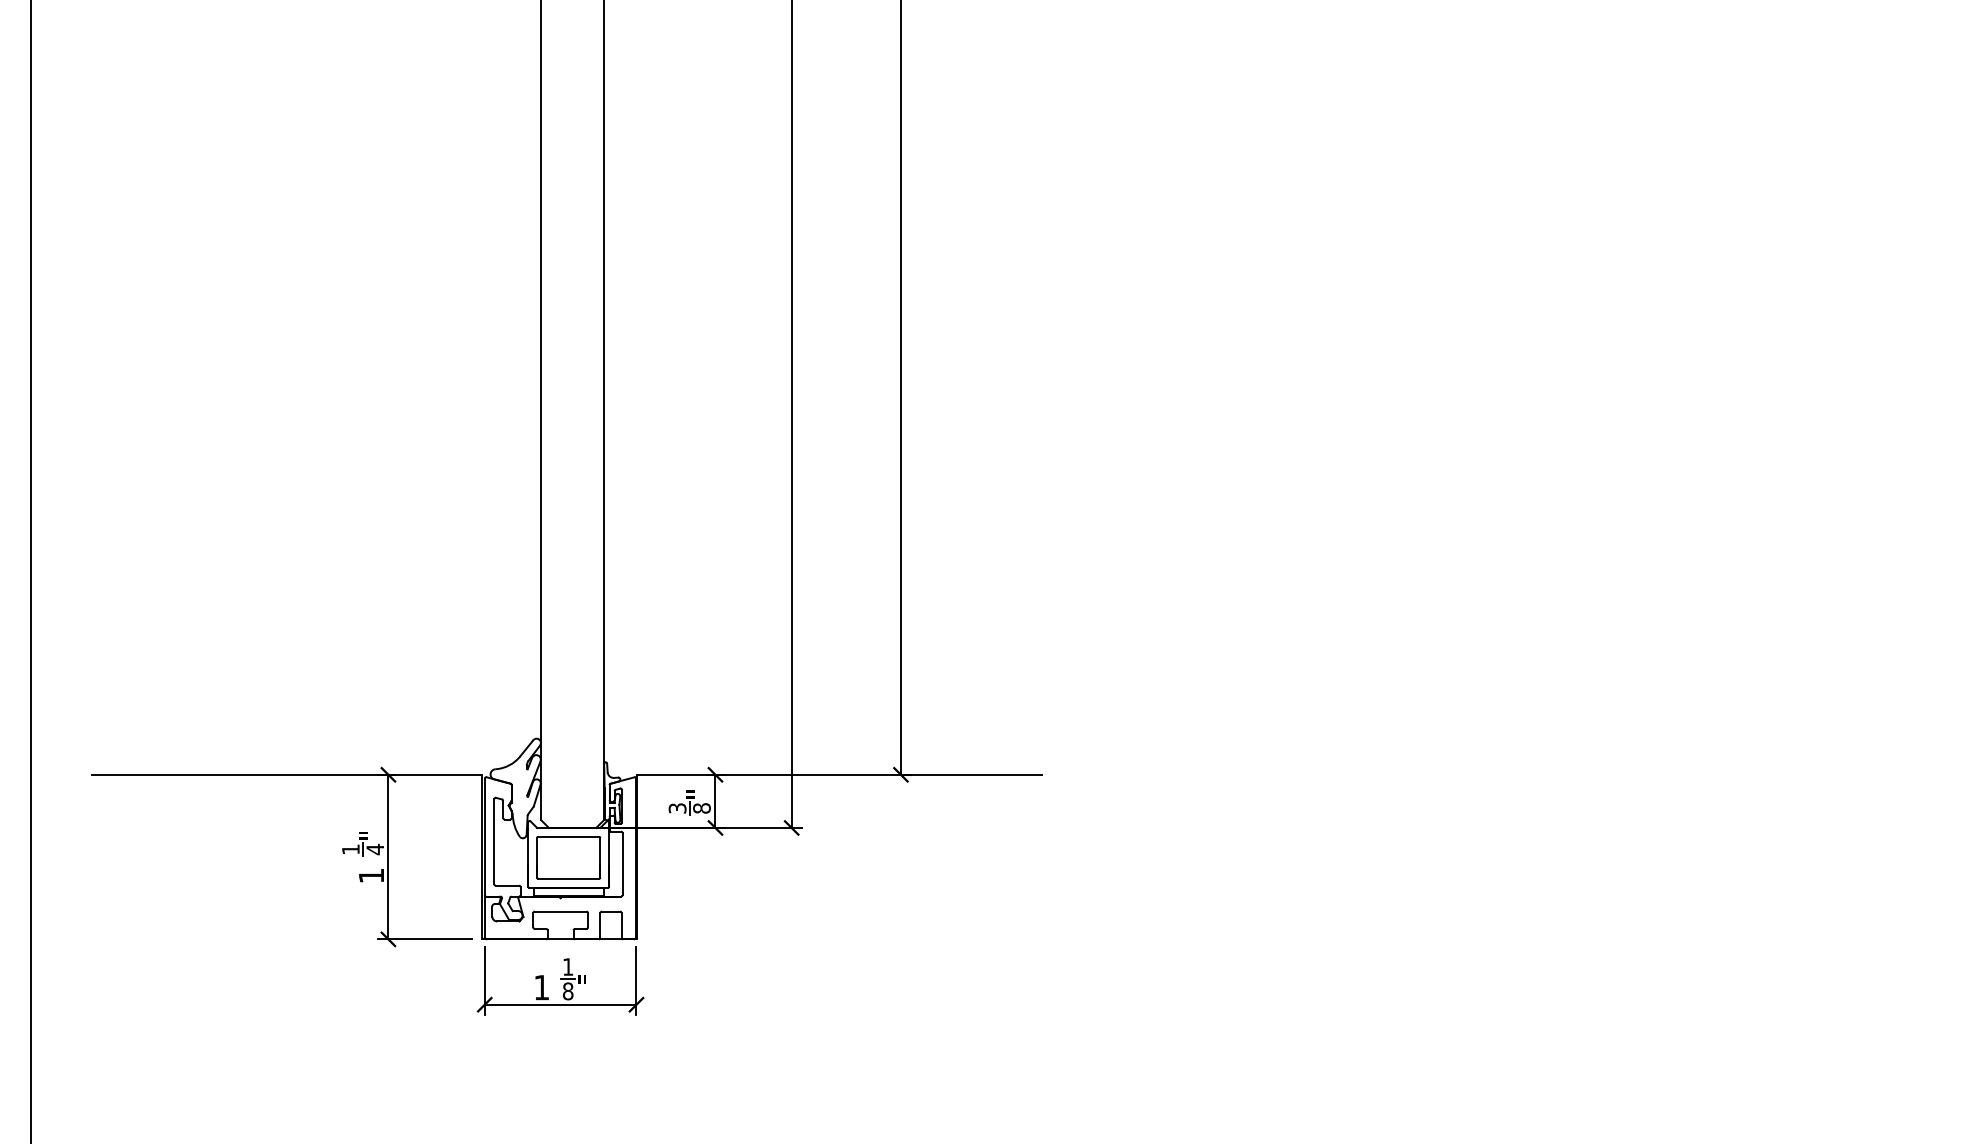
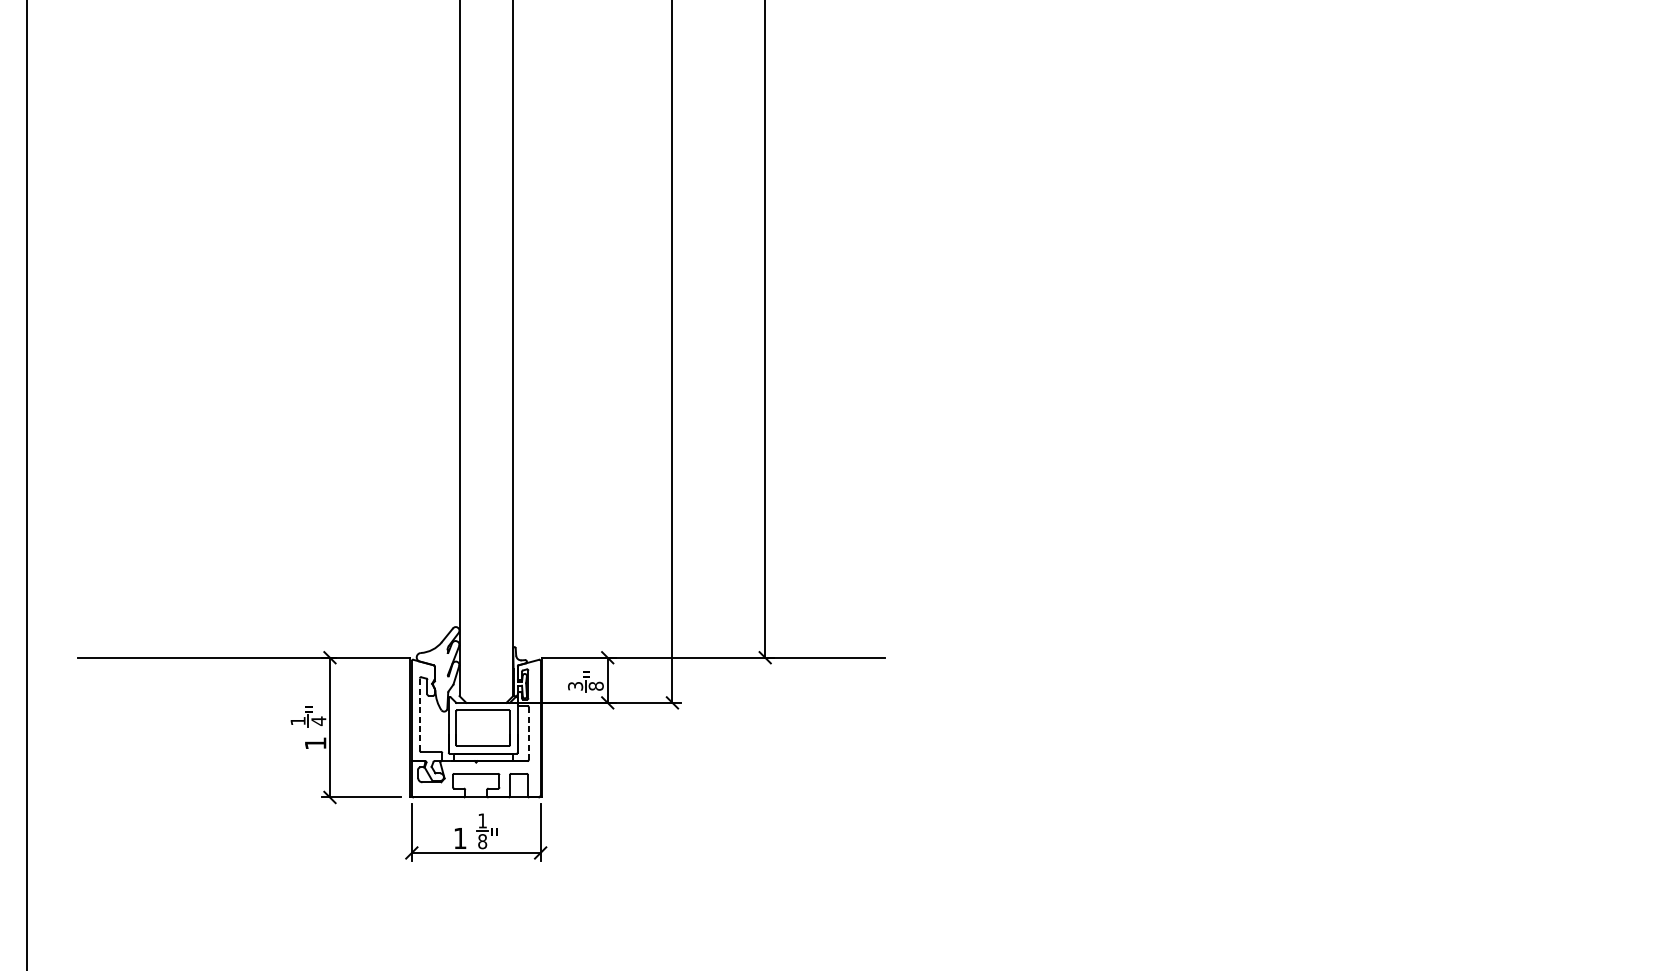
line: (494, 841) -> (420, 714), solid -> dashed
line: (622, 863) -> (528, 733), solid -> dashed

